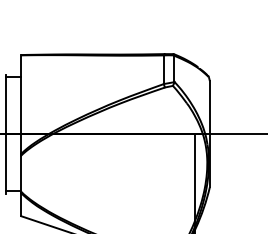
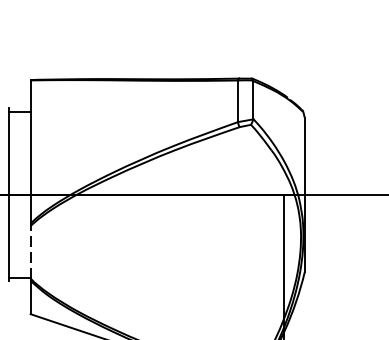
line: (21, 173) -> (31, 252), solid -> dashed

